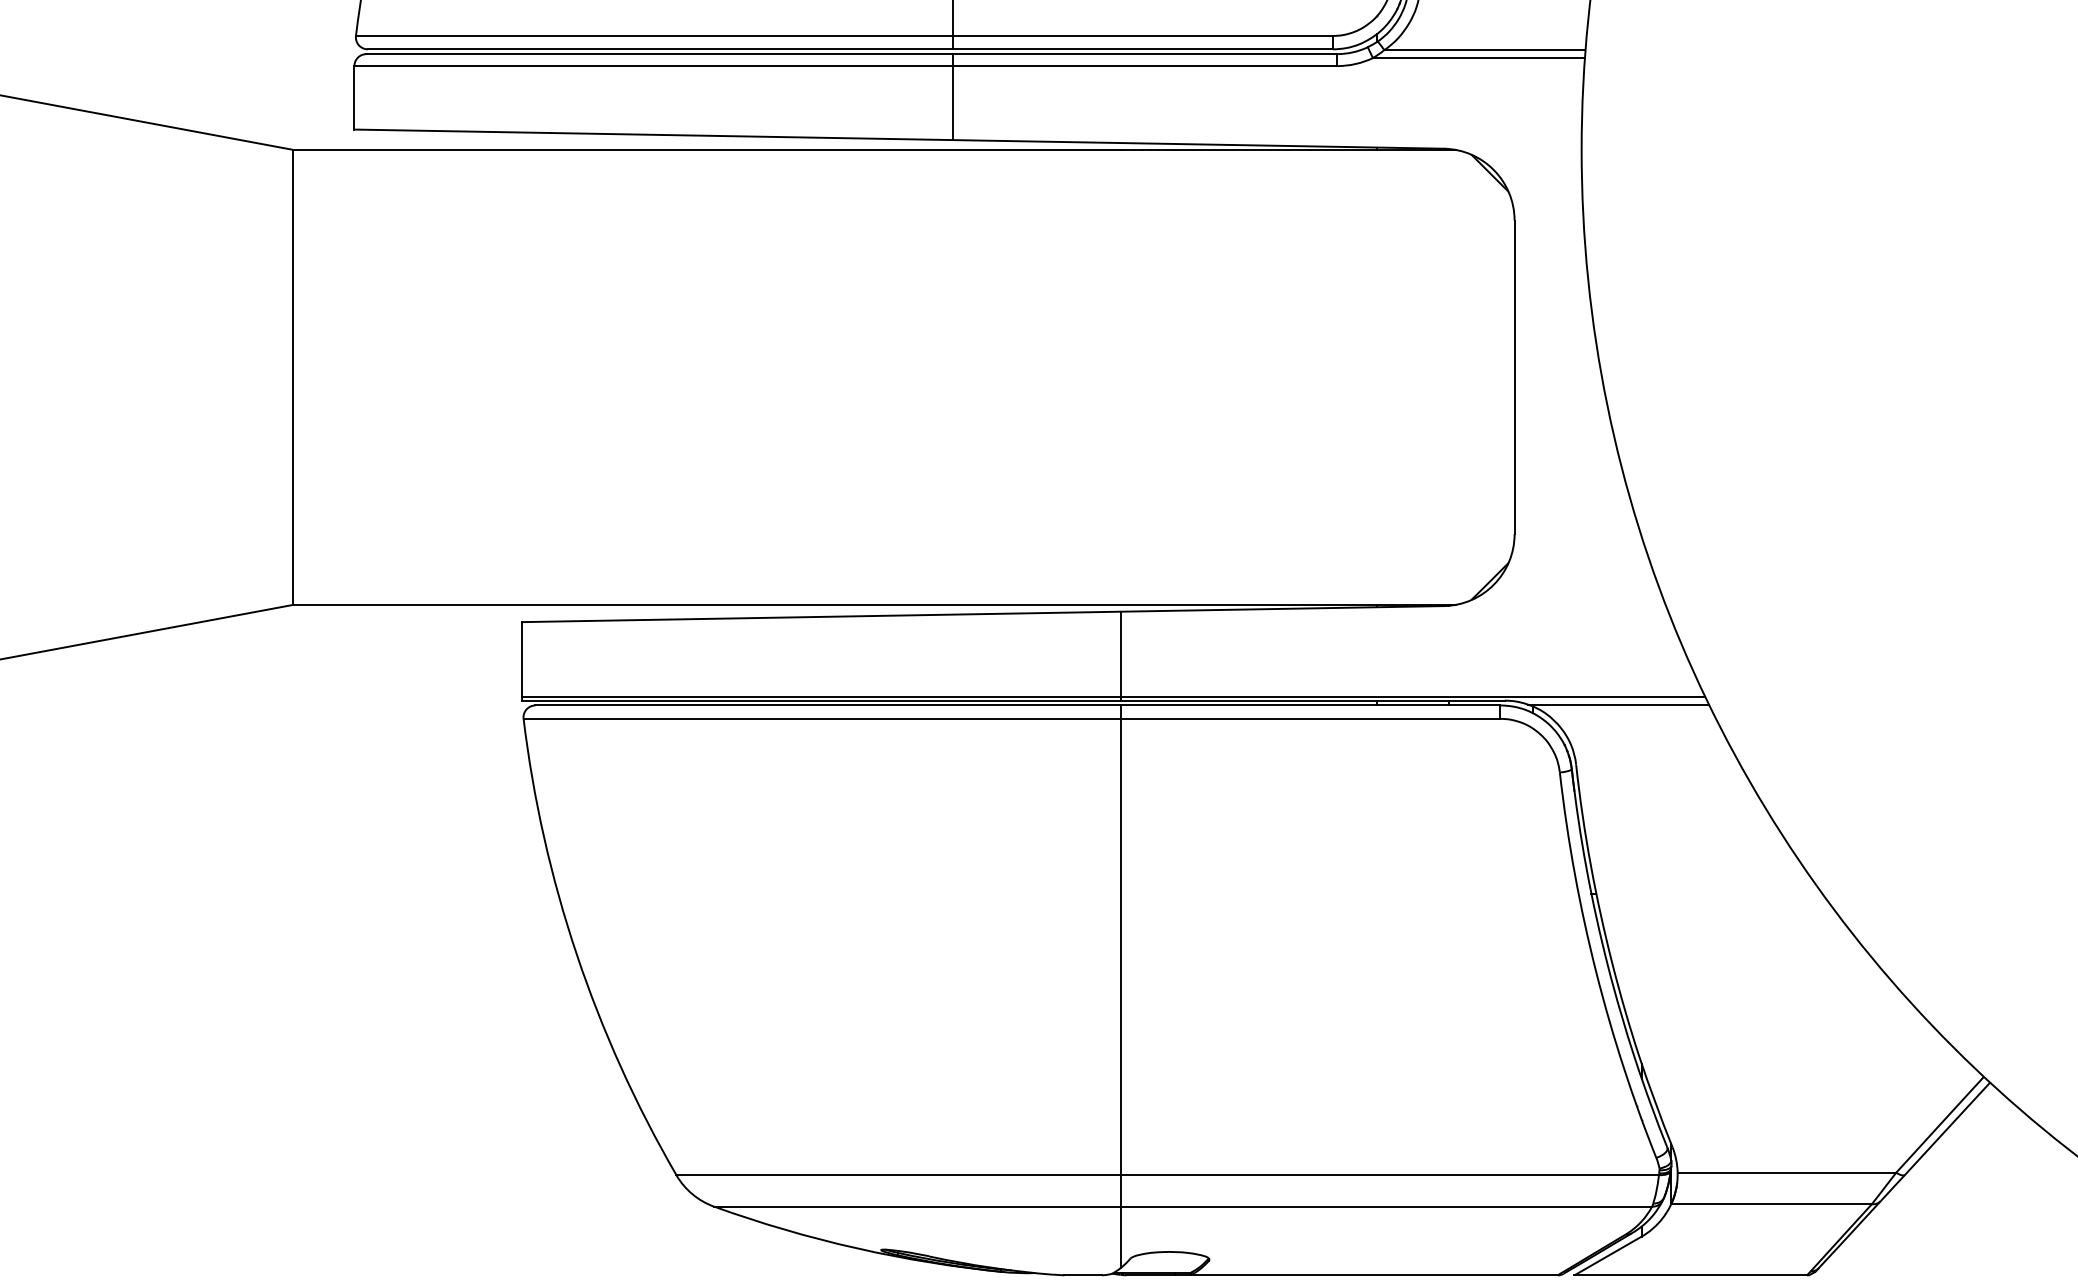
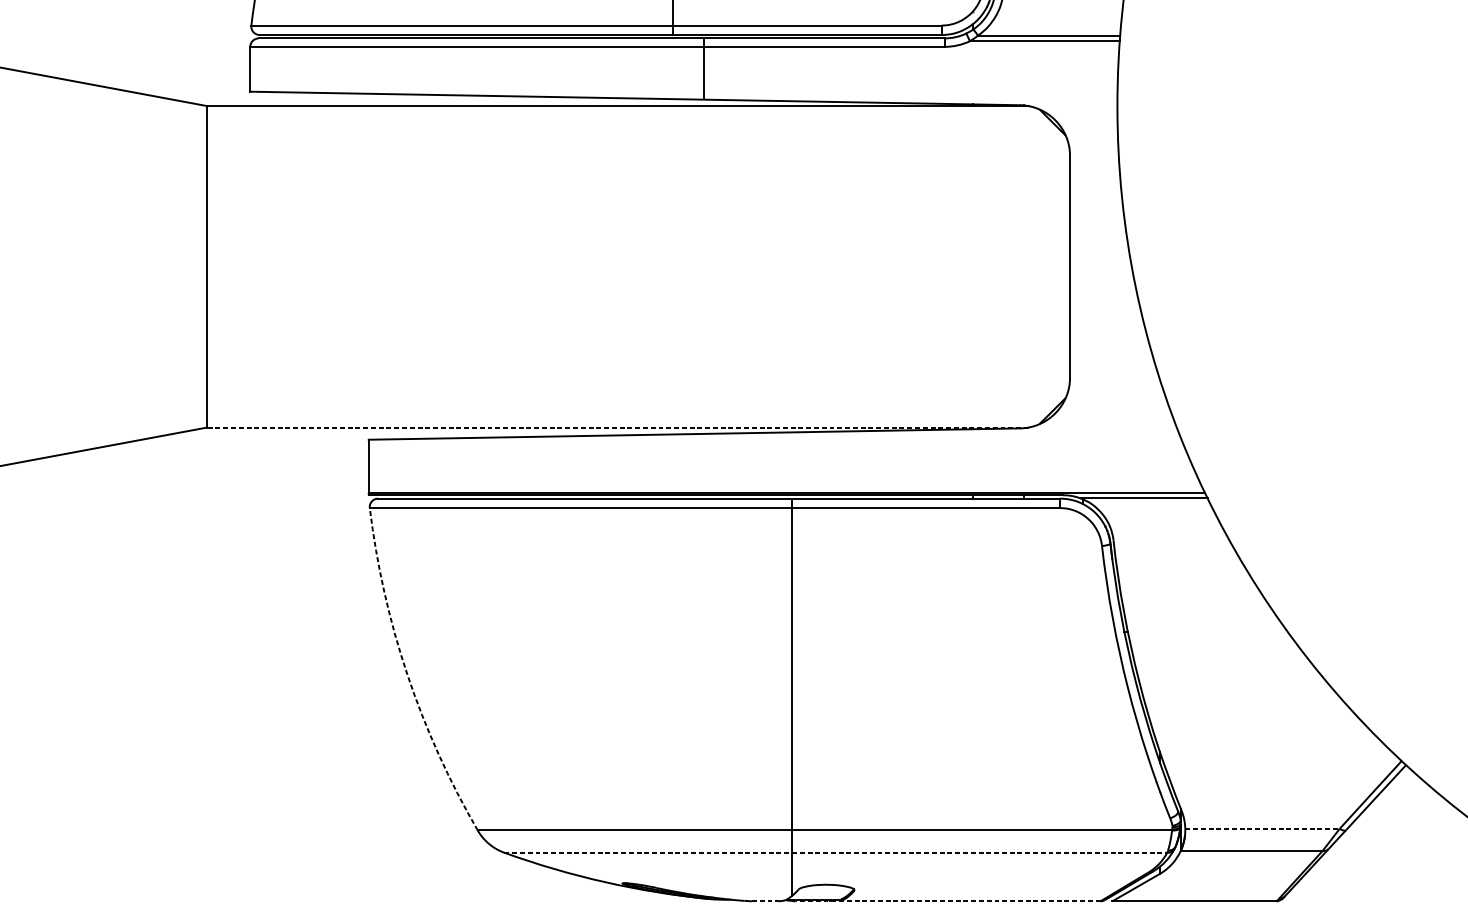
line: (953, 97) -> (703, 69), moved
line: (874, 604) -> (617, 427), solid -> dashed
line: (1120, 655) -> (791, 463), removed
arc: (576, 954) -> (407, 674), solid -> dashed
line: (1787, 1172) -> (1262, 828), solid -> dashed
line: (1183, 1206) -> (836, 852), solid -> dashed
line: (1083, 1275) -> (765, 901), solid -> dashed
line: (1342, 1275) -> (948, 901), solid -> dashed

